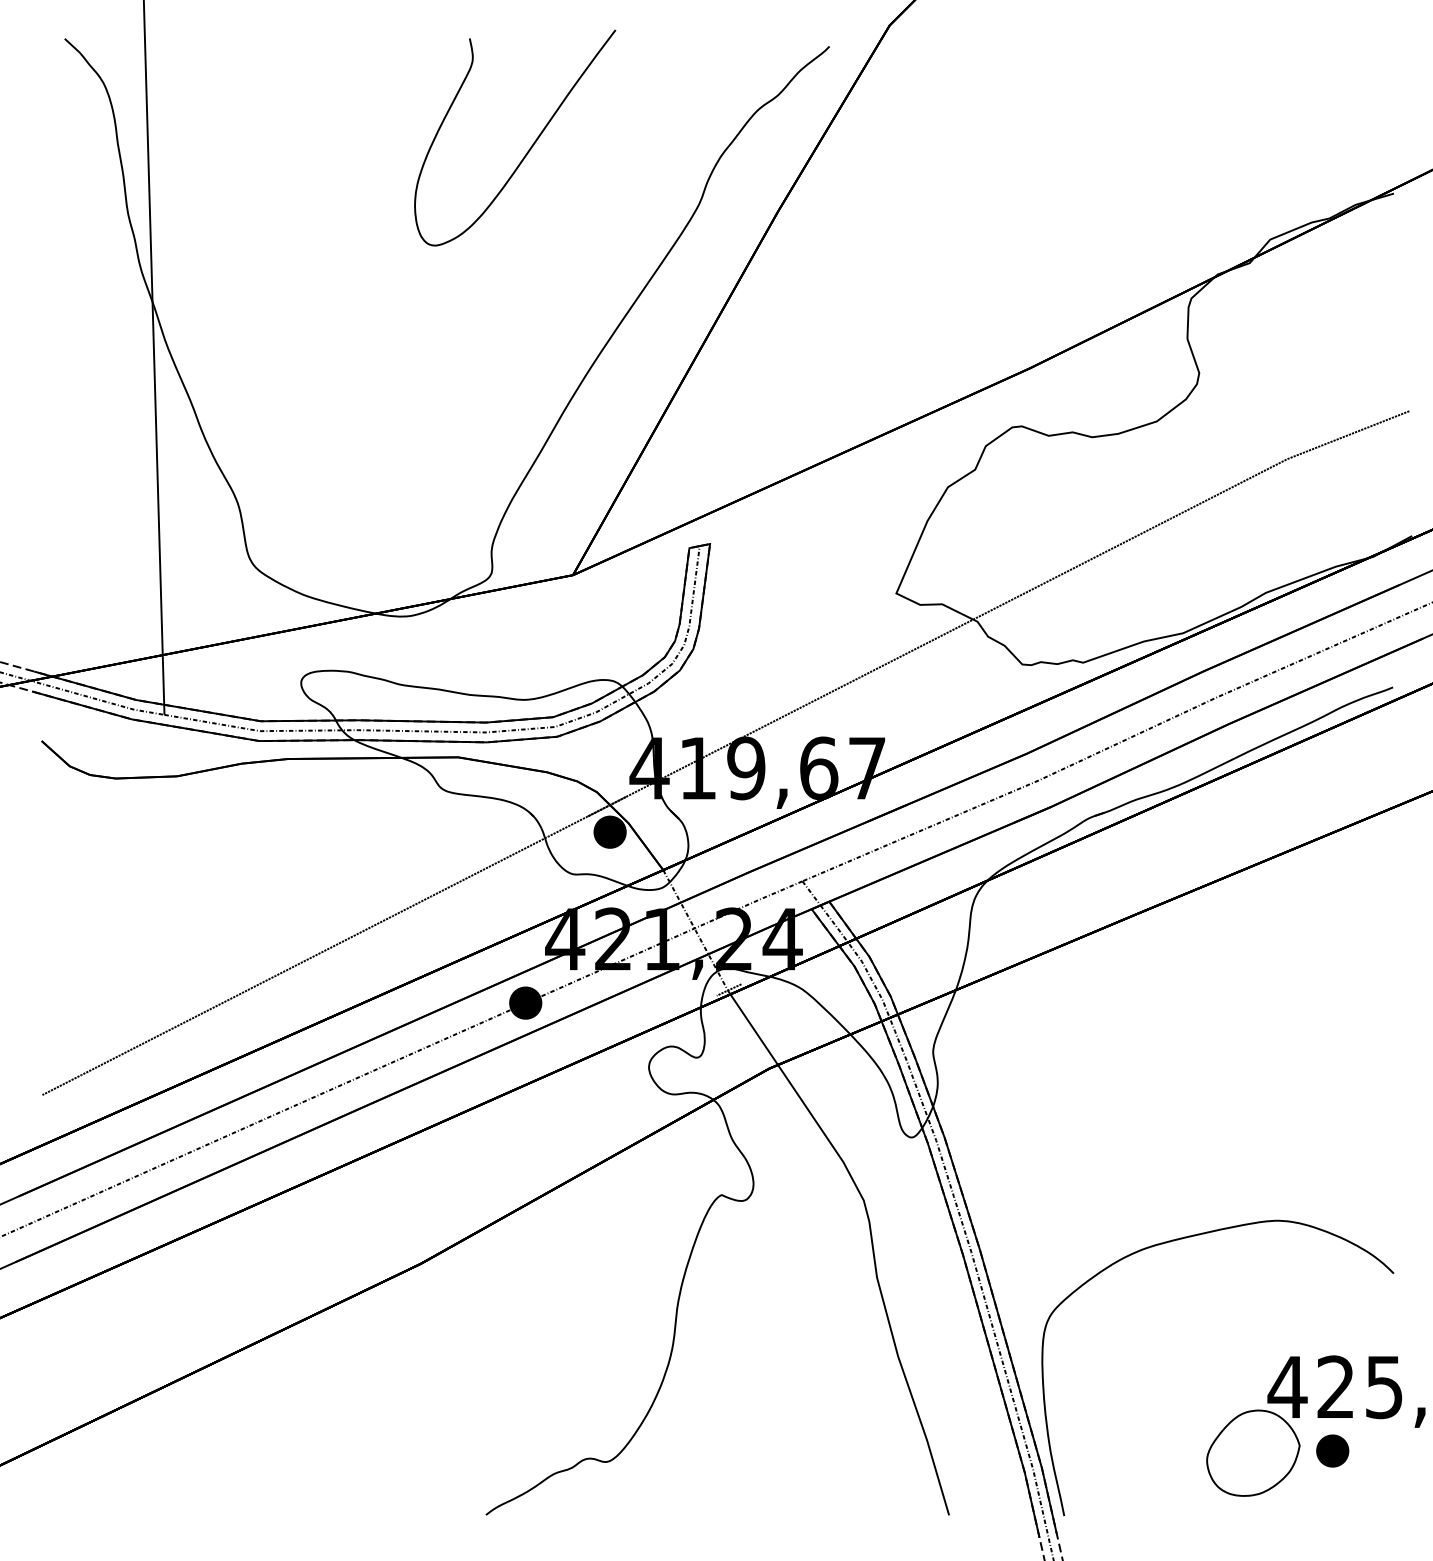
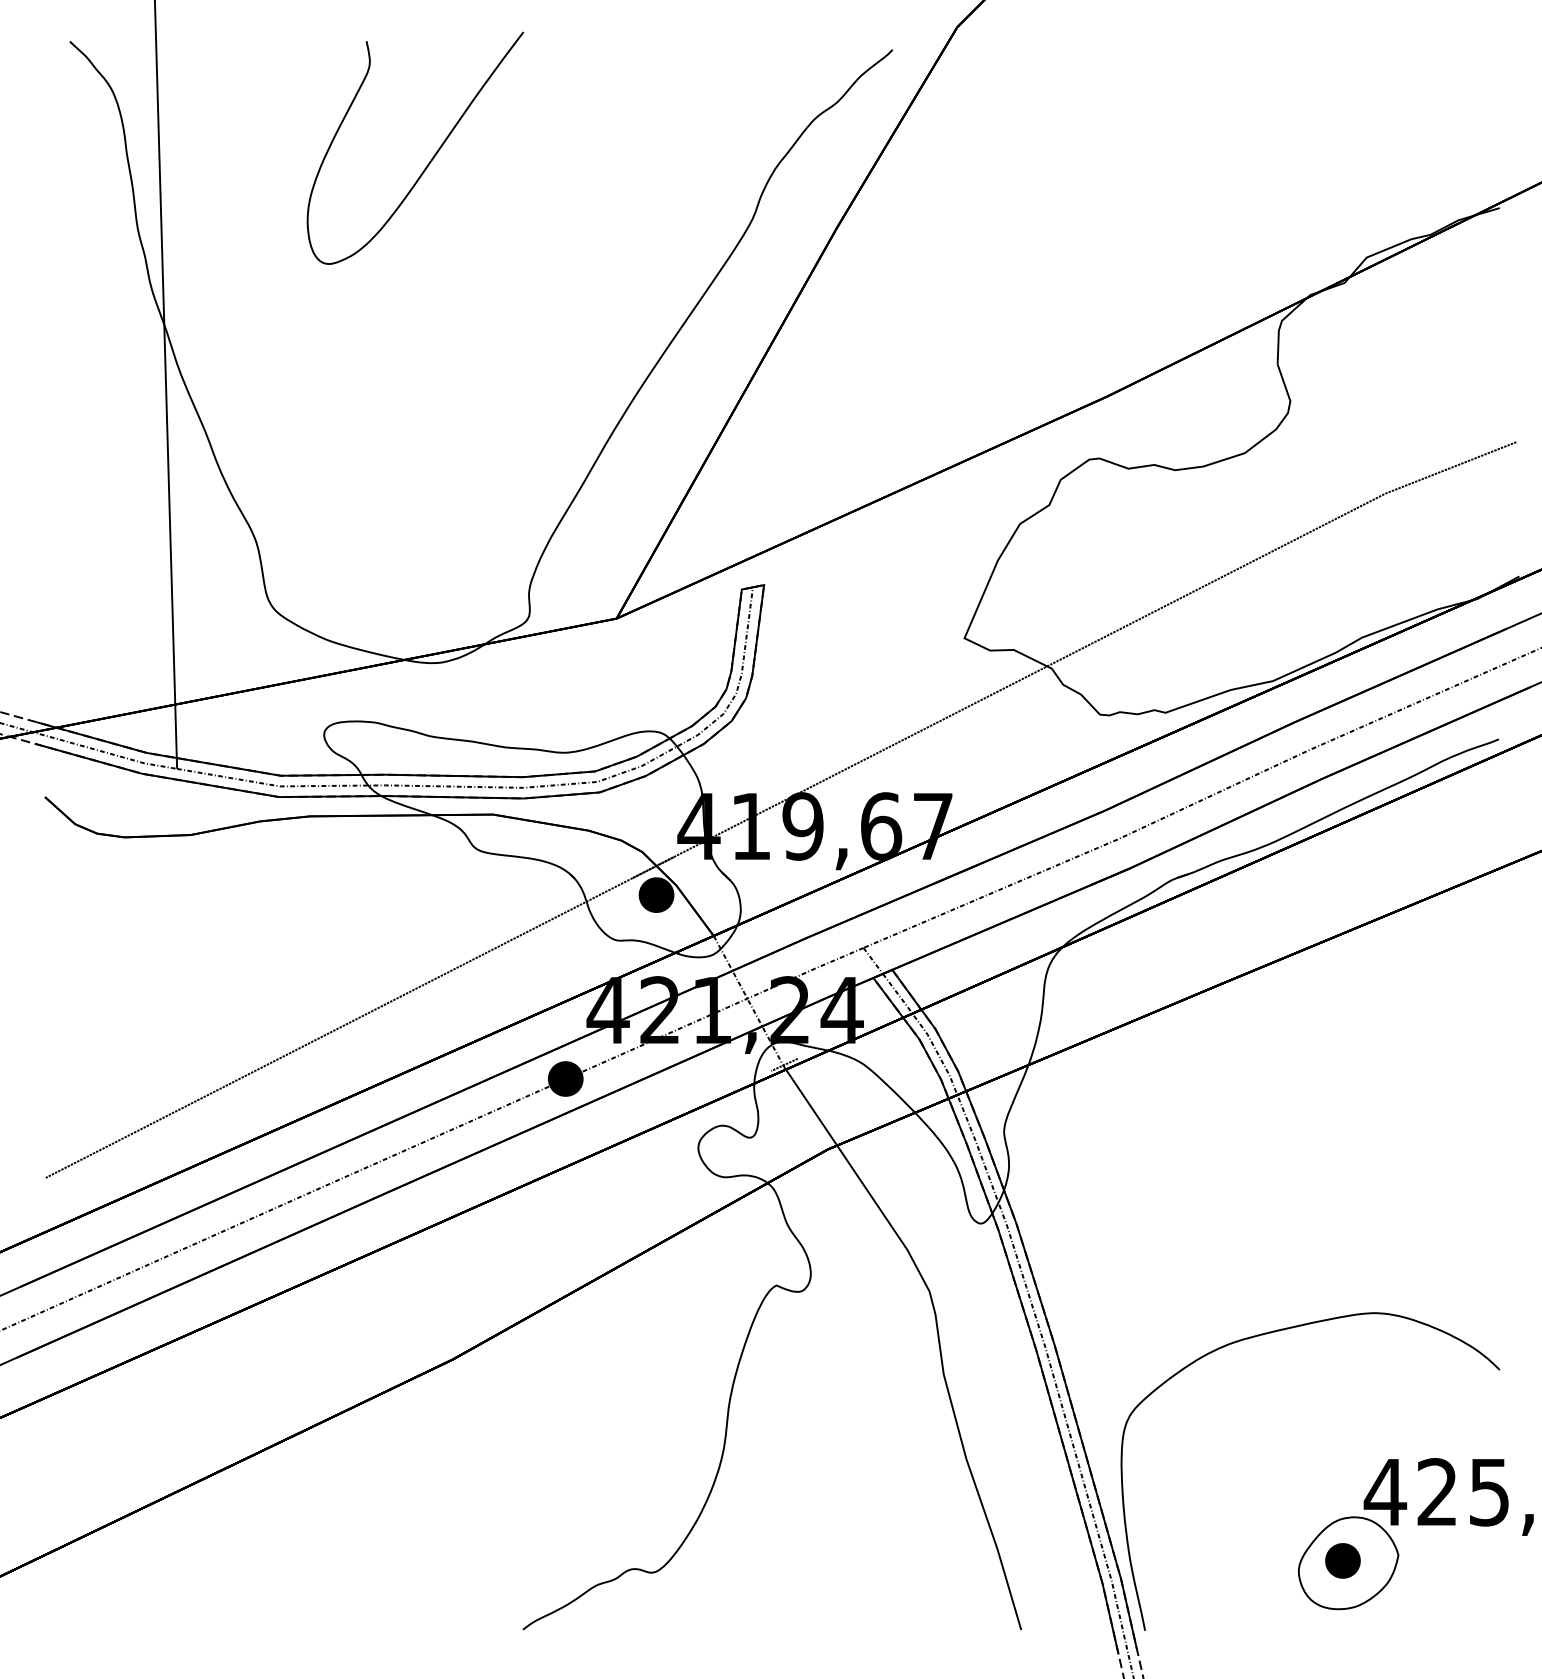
curve: (530, 147) -> (431, 158), moved
part: (1332, 1450) -> (1342, 1560), moved

